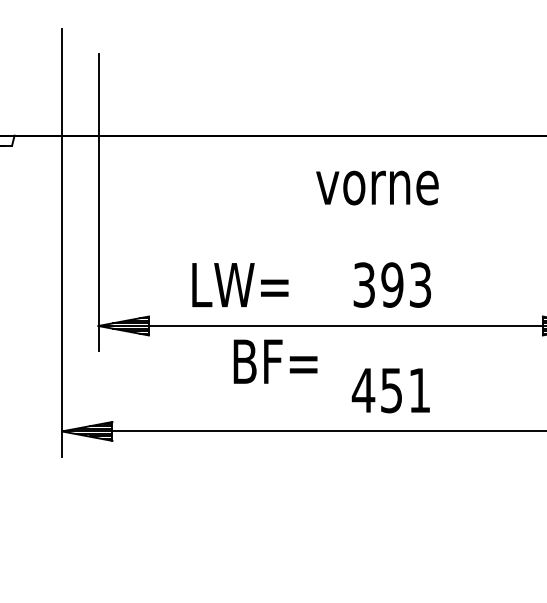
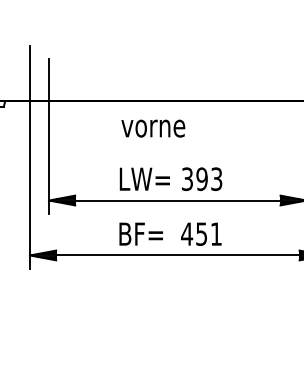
text: (377, 187) -> (153, 128), moved
text: (239, 283) -> (144, 178), moved
text: (274, 360) -> (140, 233), moved

